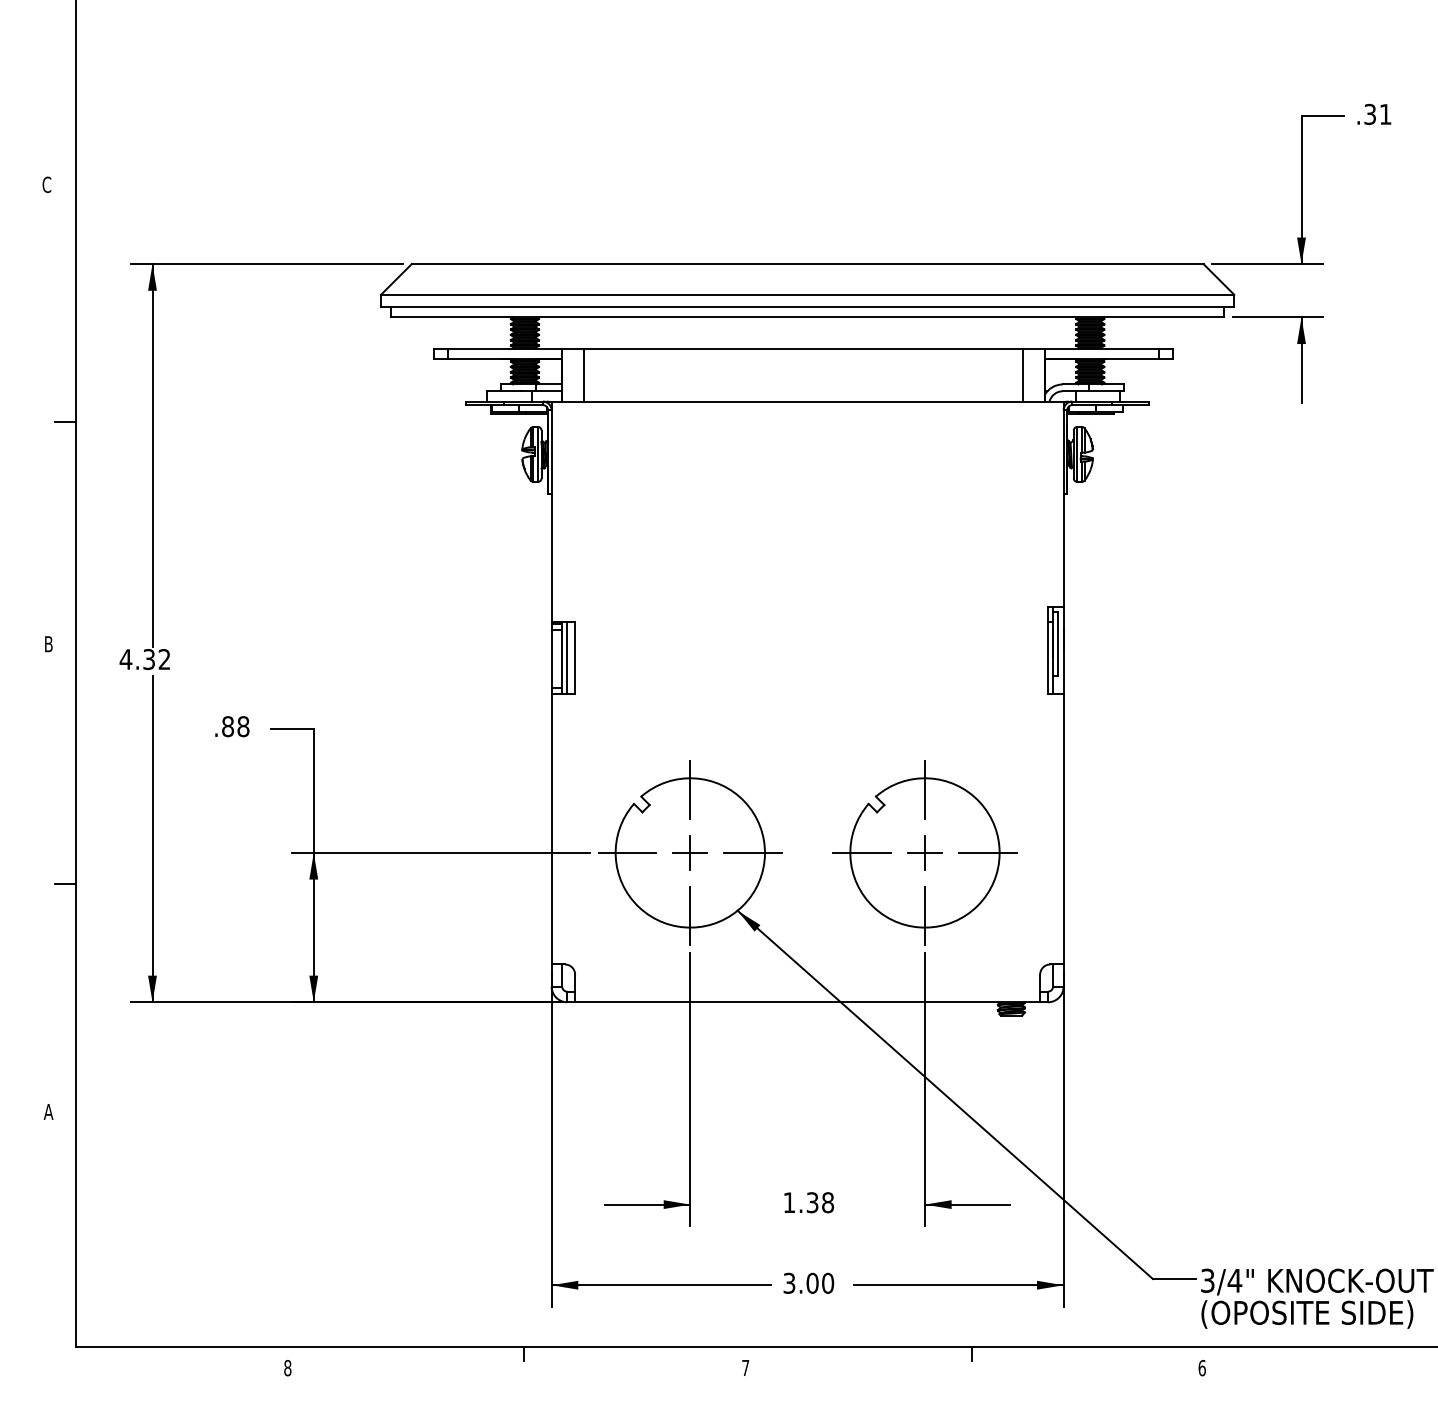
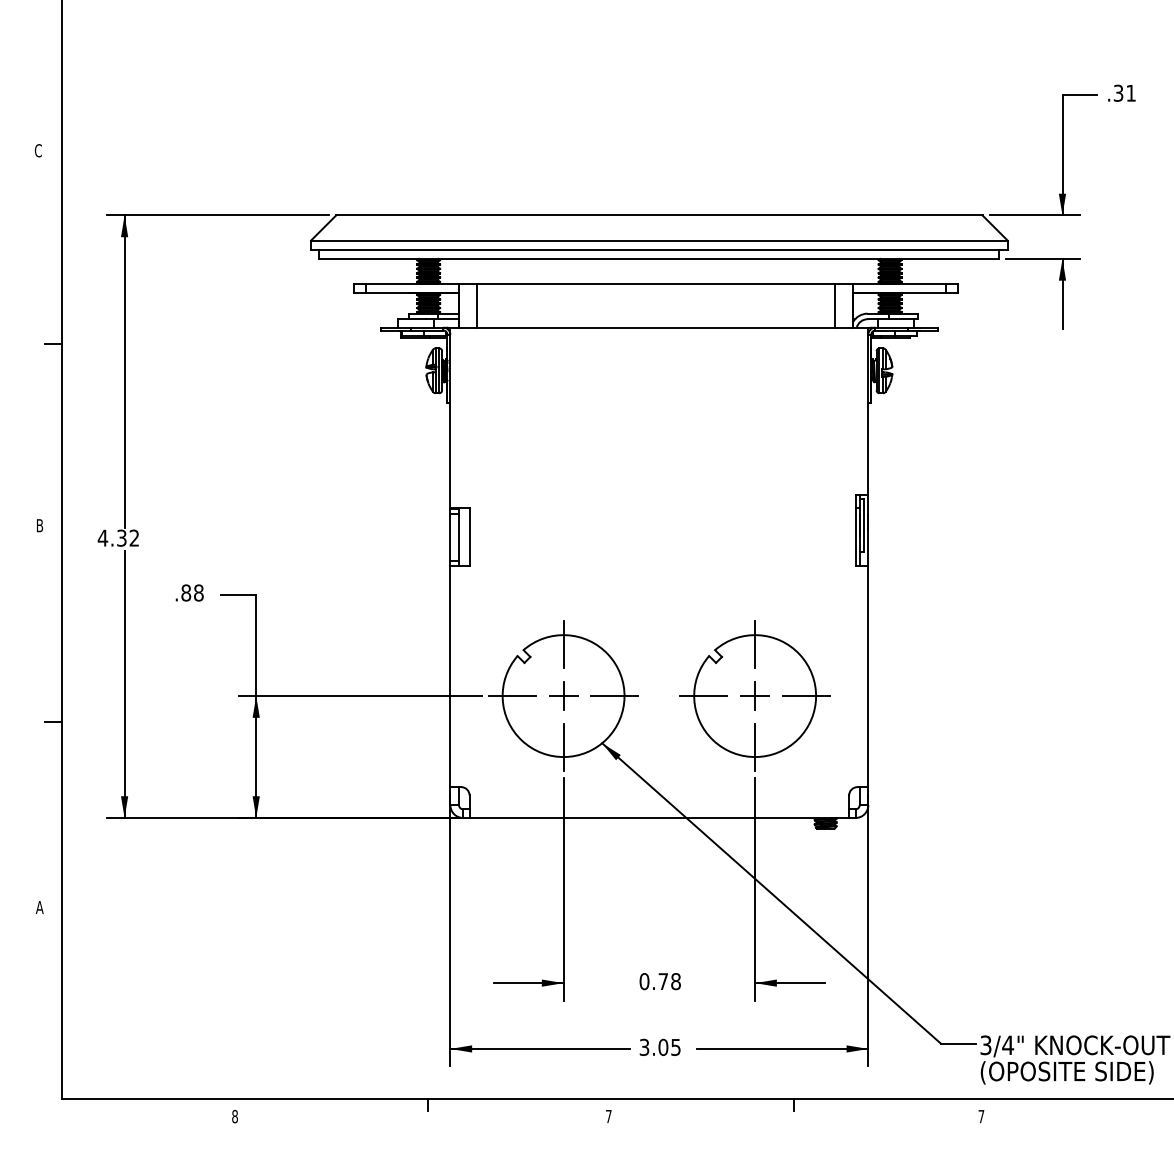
line: (567, 657) -> (463, 536), removed
text: (800, 1202) -> (653, 981), 1.38 -> 0.78
text: (827, 1282) -> (675, 1046), 3.00 -> 3.05
text: (1202, 1367) -> (981, 1116), 6 -> 7

